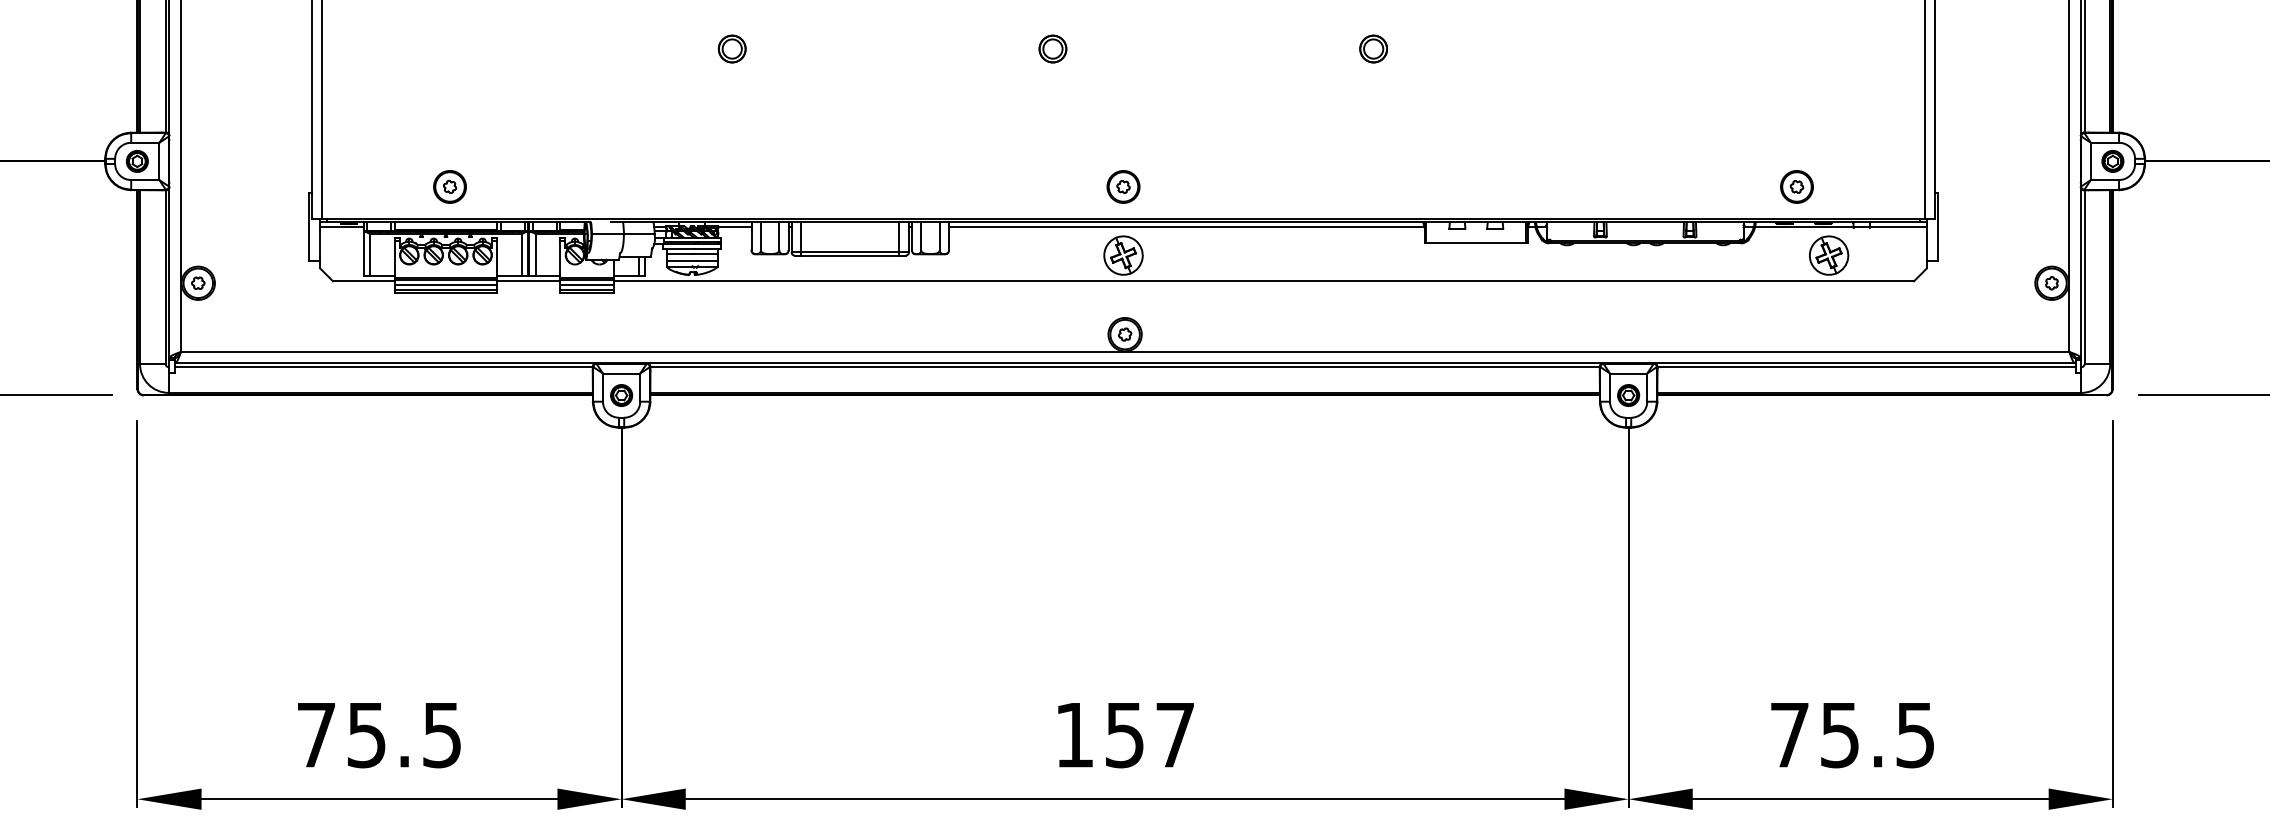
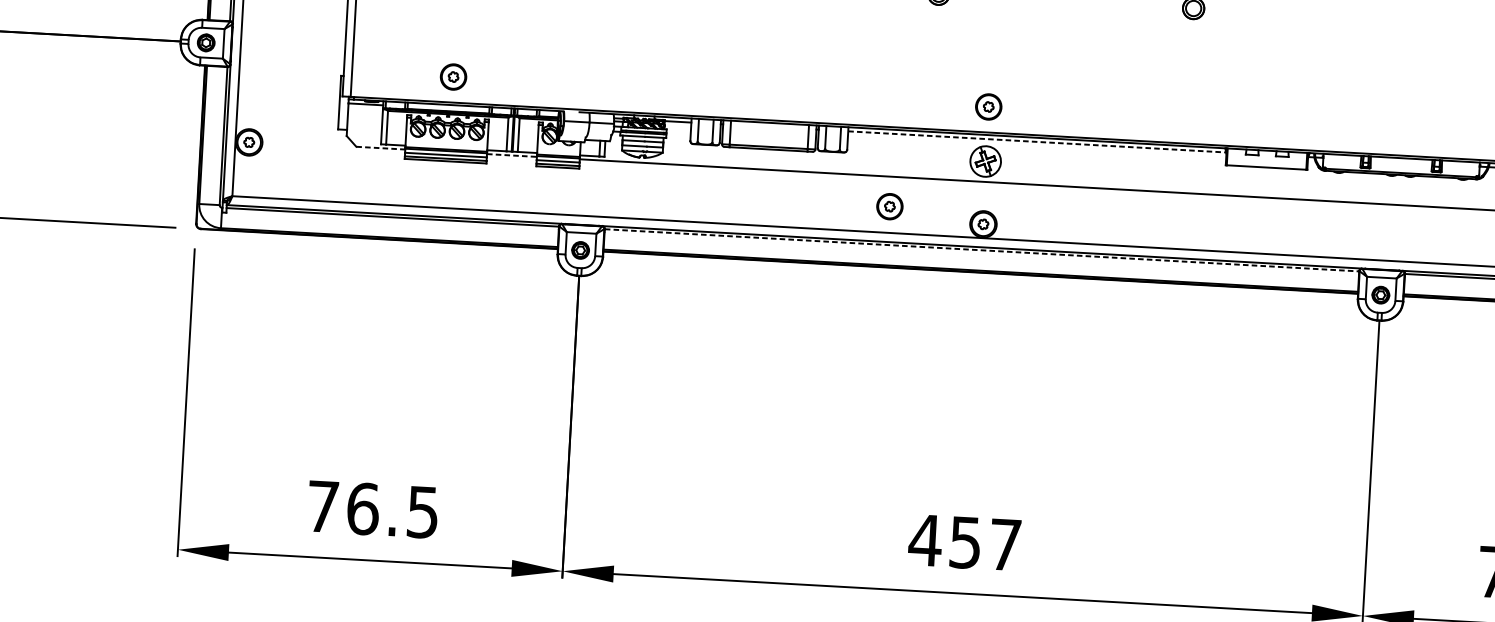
line: (1186, 227) -> (1036, 142), solid -> dashed
line: (363, 281) -> (380, 148), solid -> dashed
line: (529, 281) -> (512, 155), solid -> dashed
part: (1006, 318) -> (889, 206), added
line: (1125, 367) -> (982, 250), solid -> dashed
text: (367, 734) -> (363, 508), 75.5 -> 76.5
text: (1074, 735) -> (925, 540), 157 -> 457

